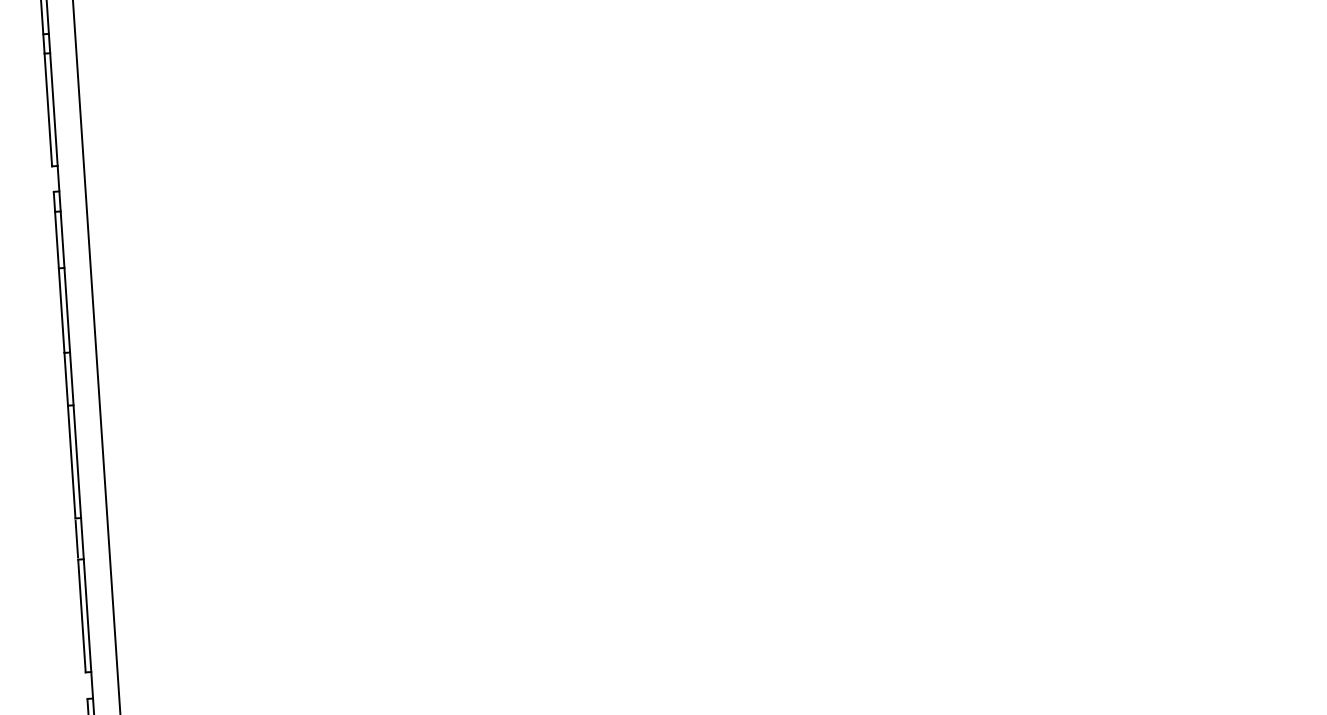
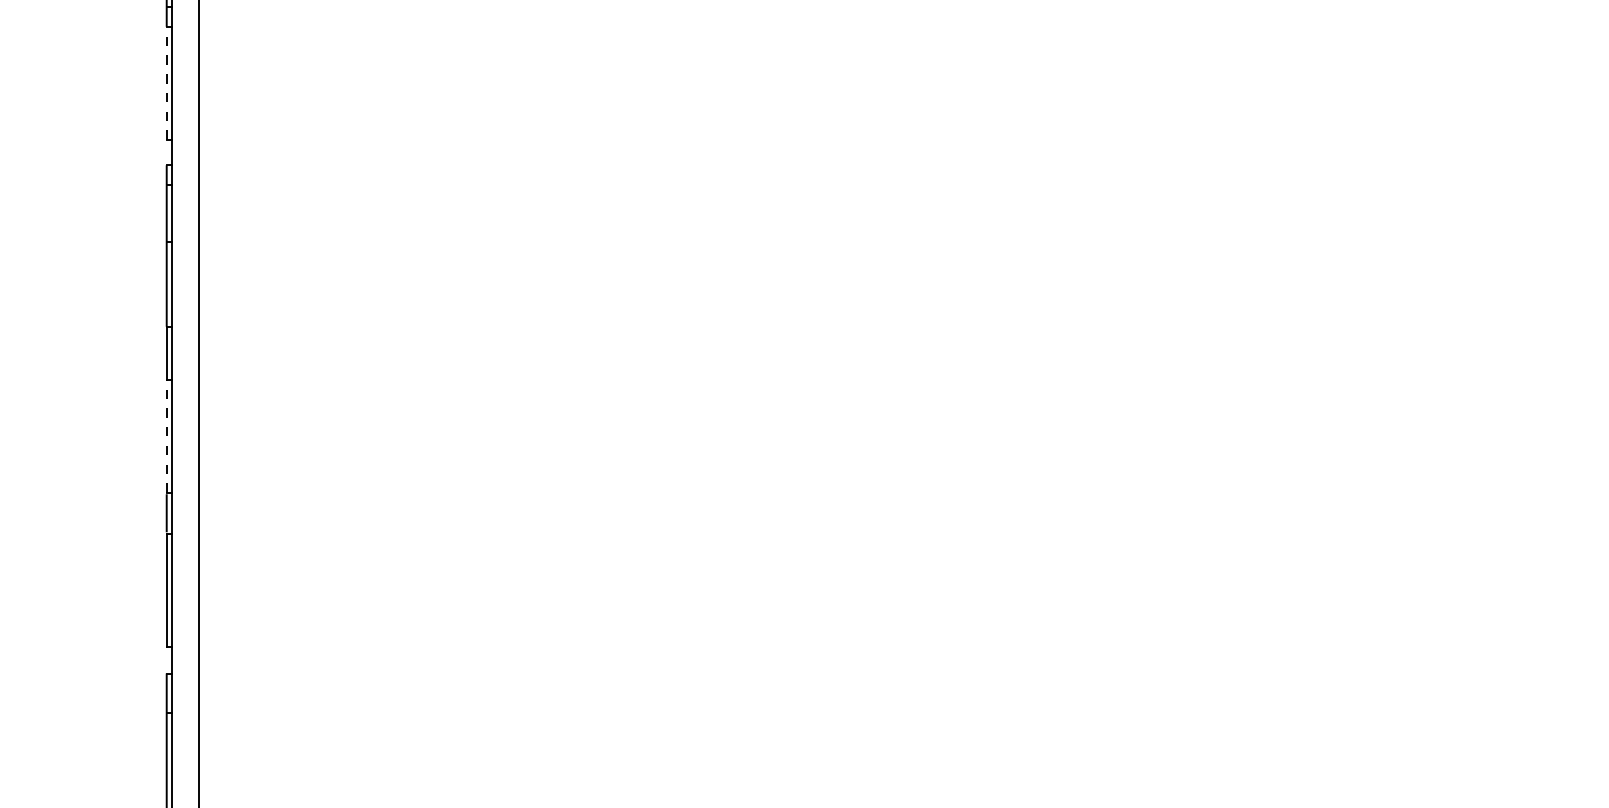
line: (48, 109) -> (166, 82), solid -> dashed
line: (71, 461) -> (166, 435), solid -> dashed

